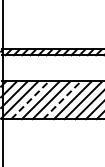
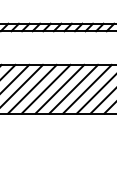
line: (30, 100) -> (32, 89), dashed -> solid
line: (62, 100) -> (74, 89), dashed -> solid

